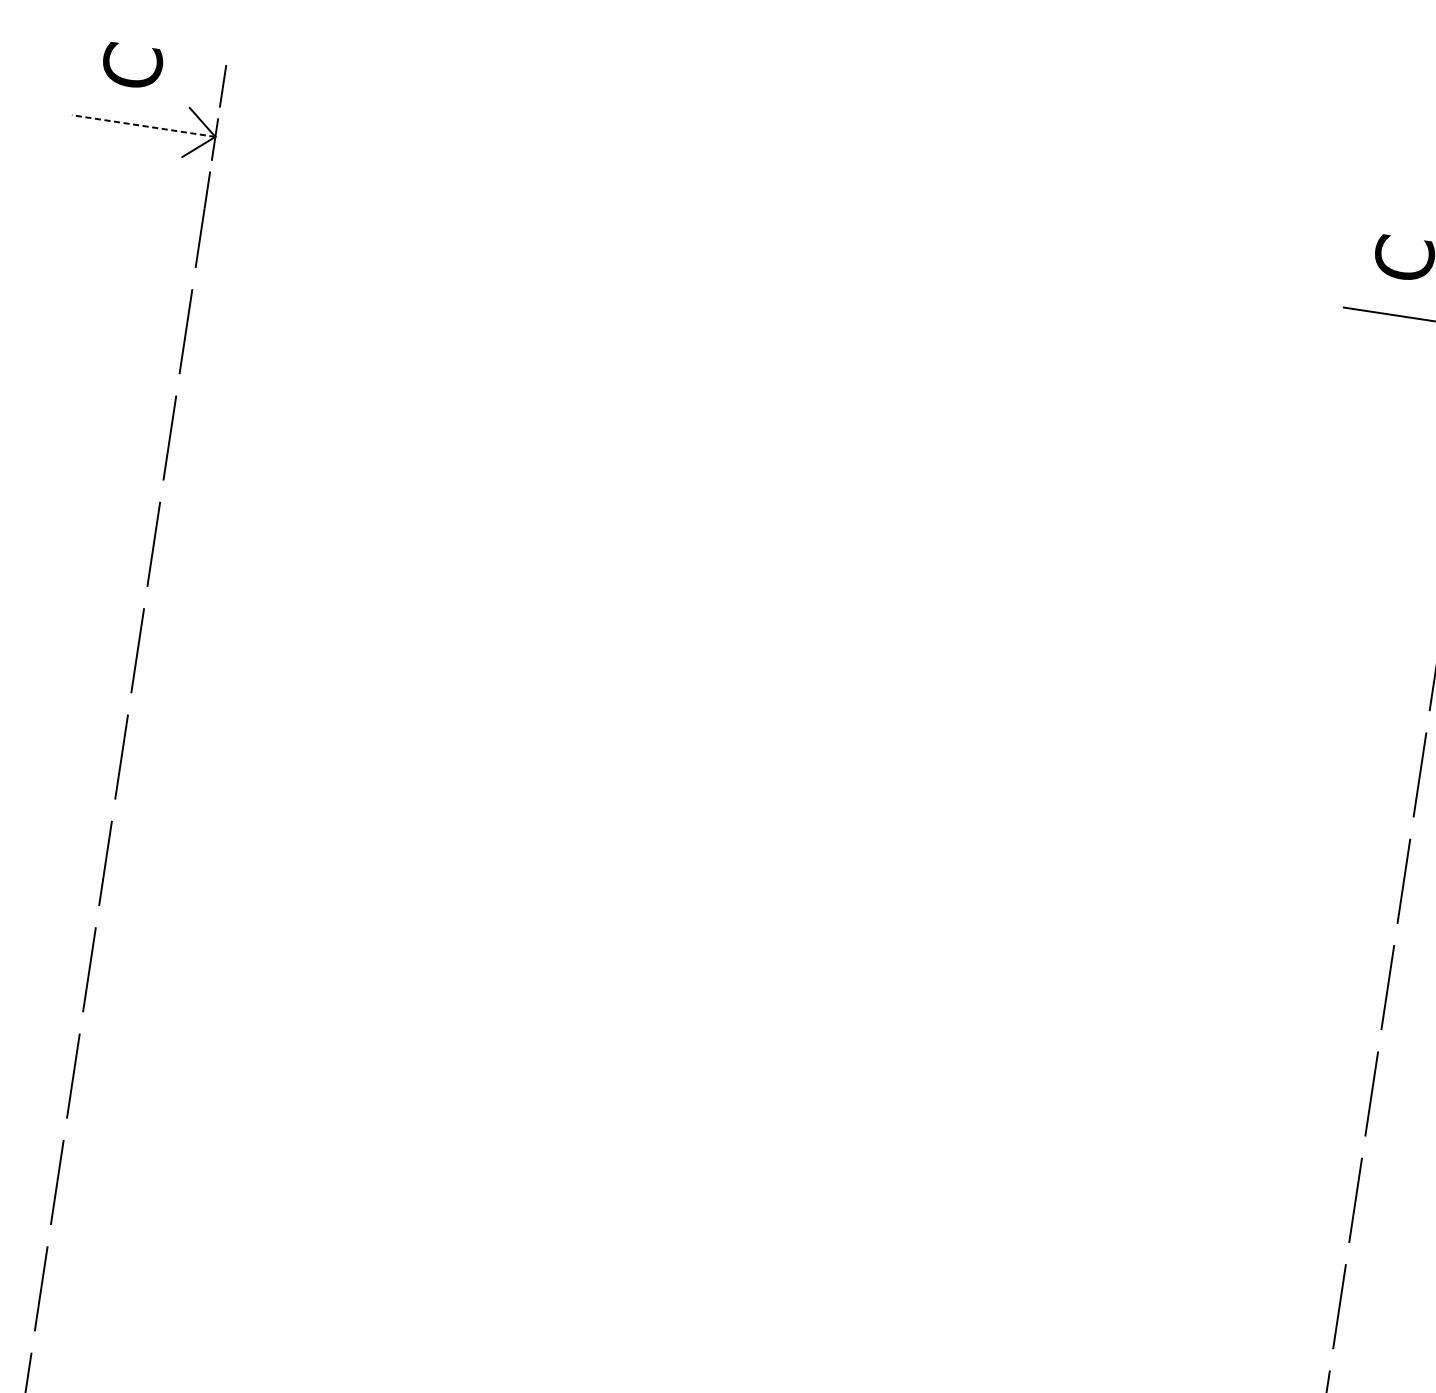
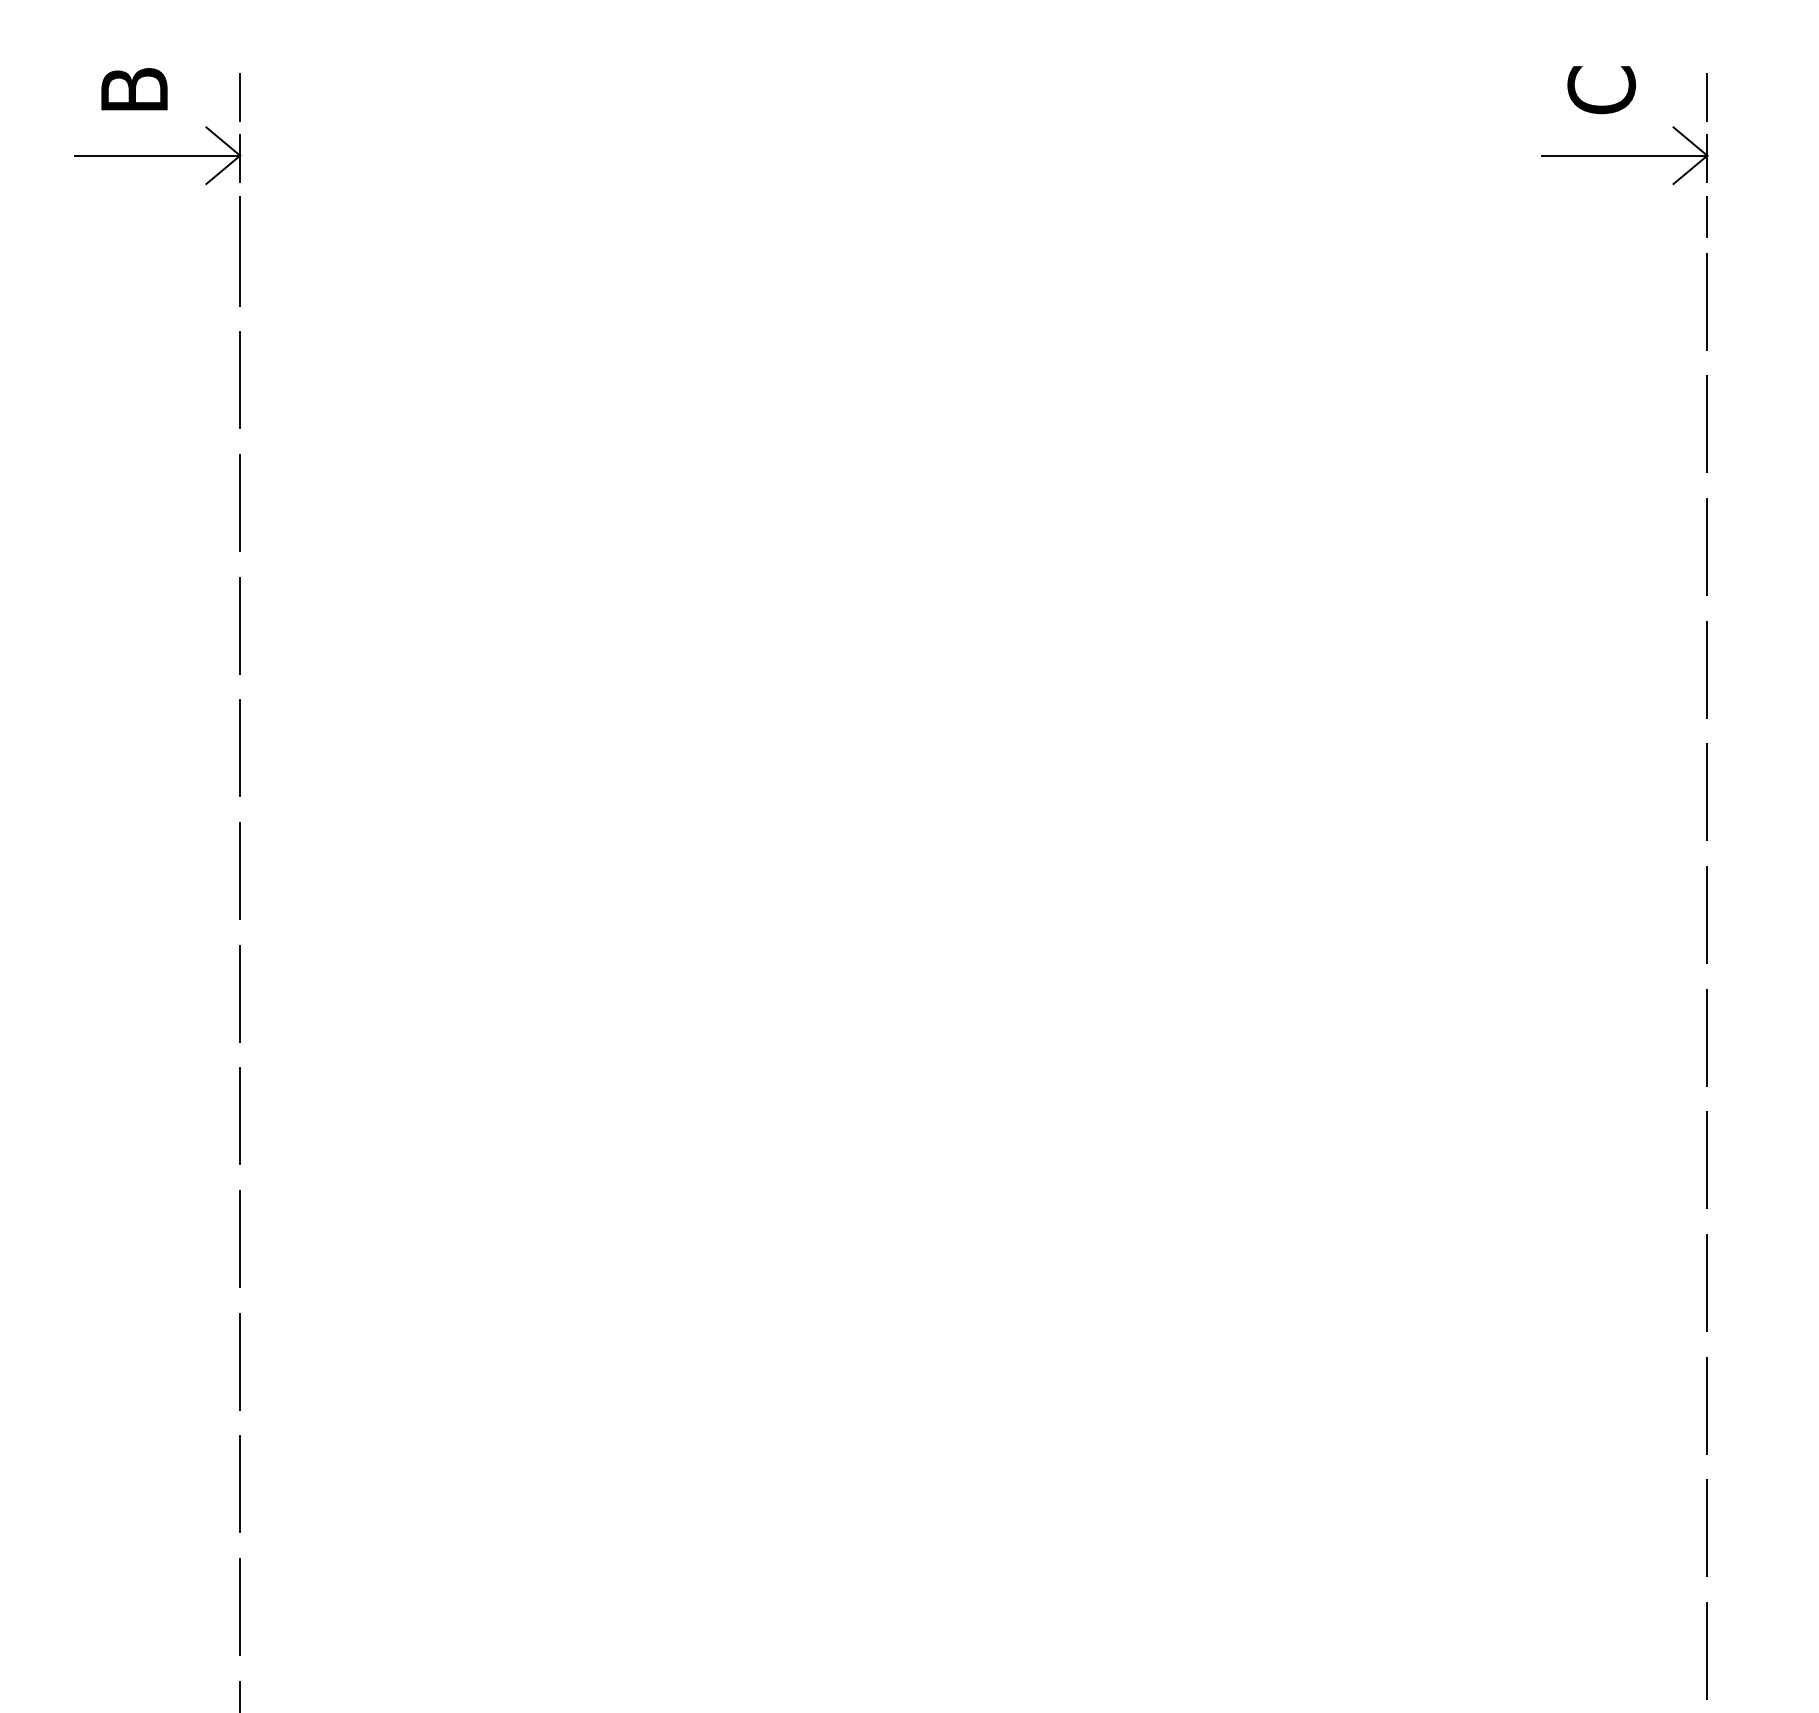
text: (132, 66) -> (134, 90), C -> B
line: (143, 125) -> (157, 155), dashed -> solid

